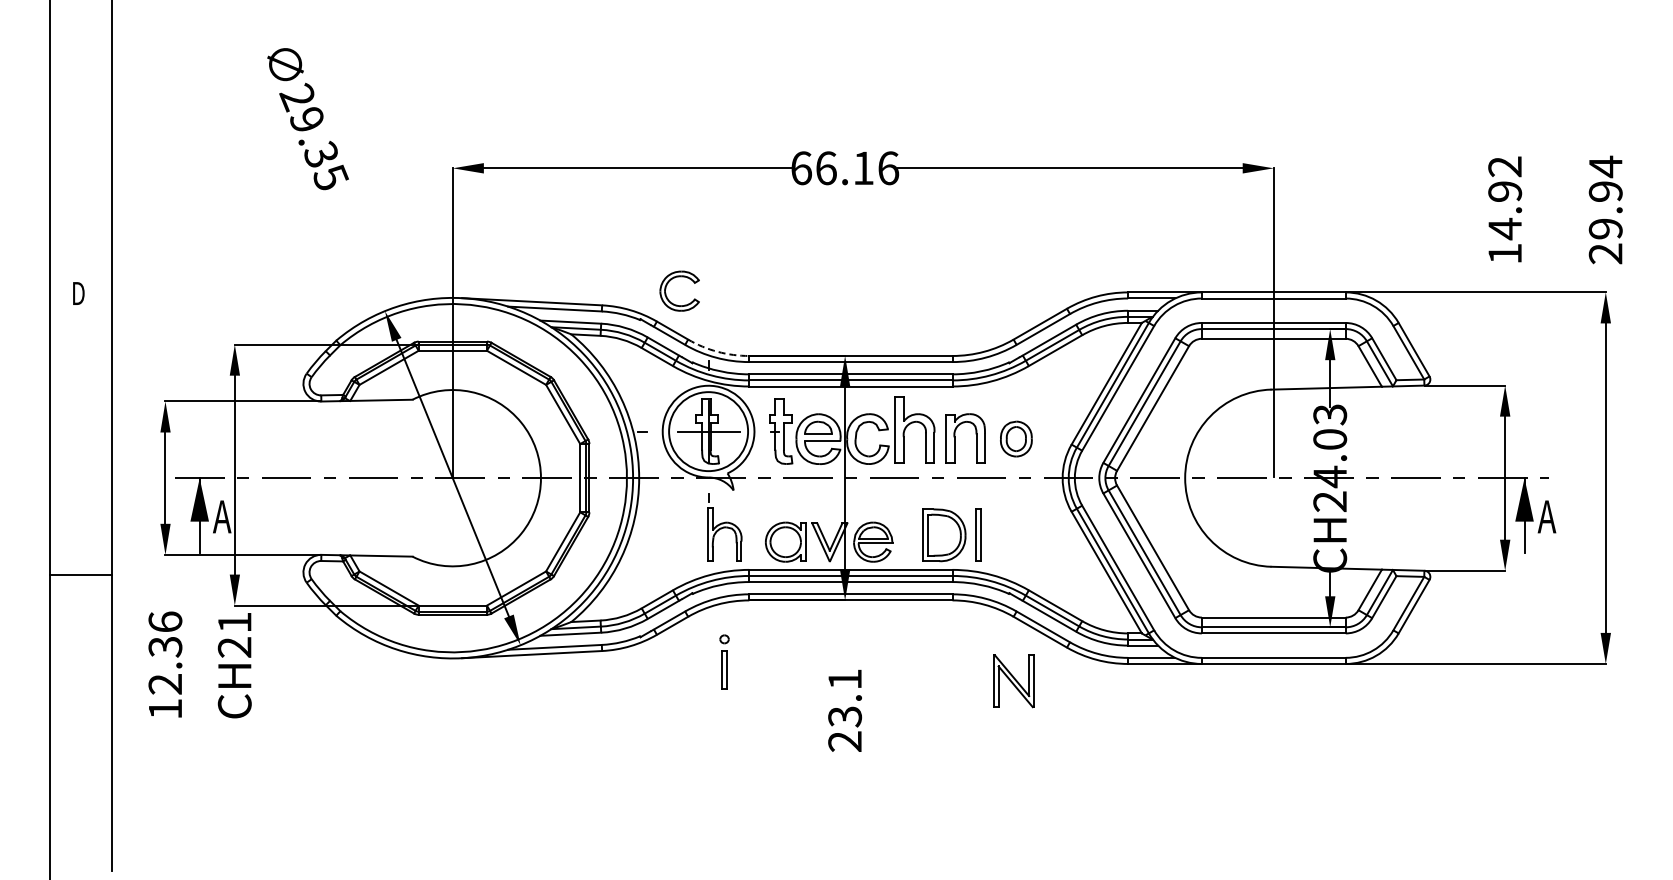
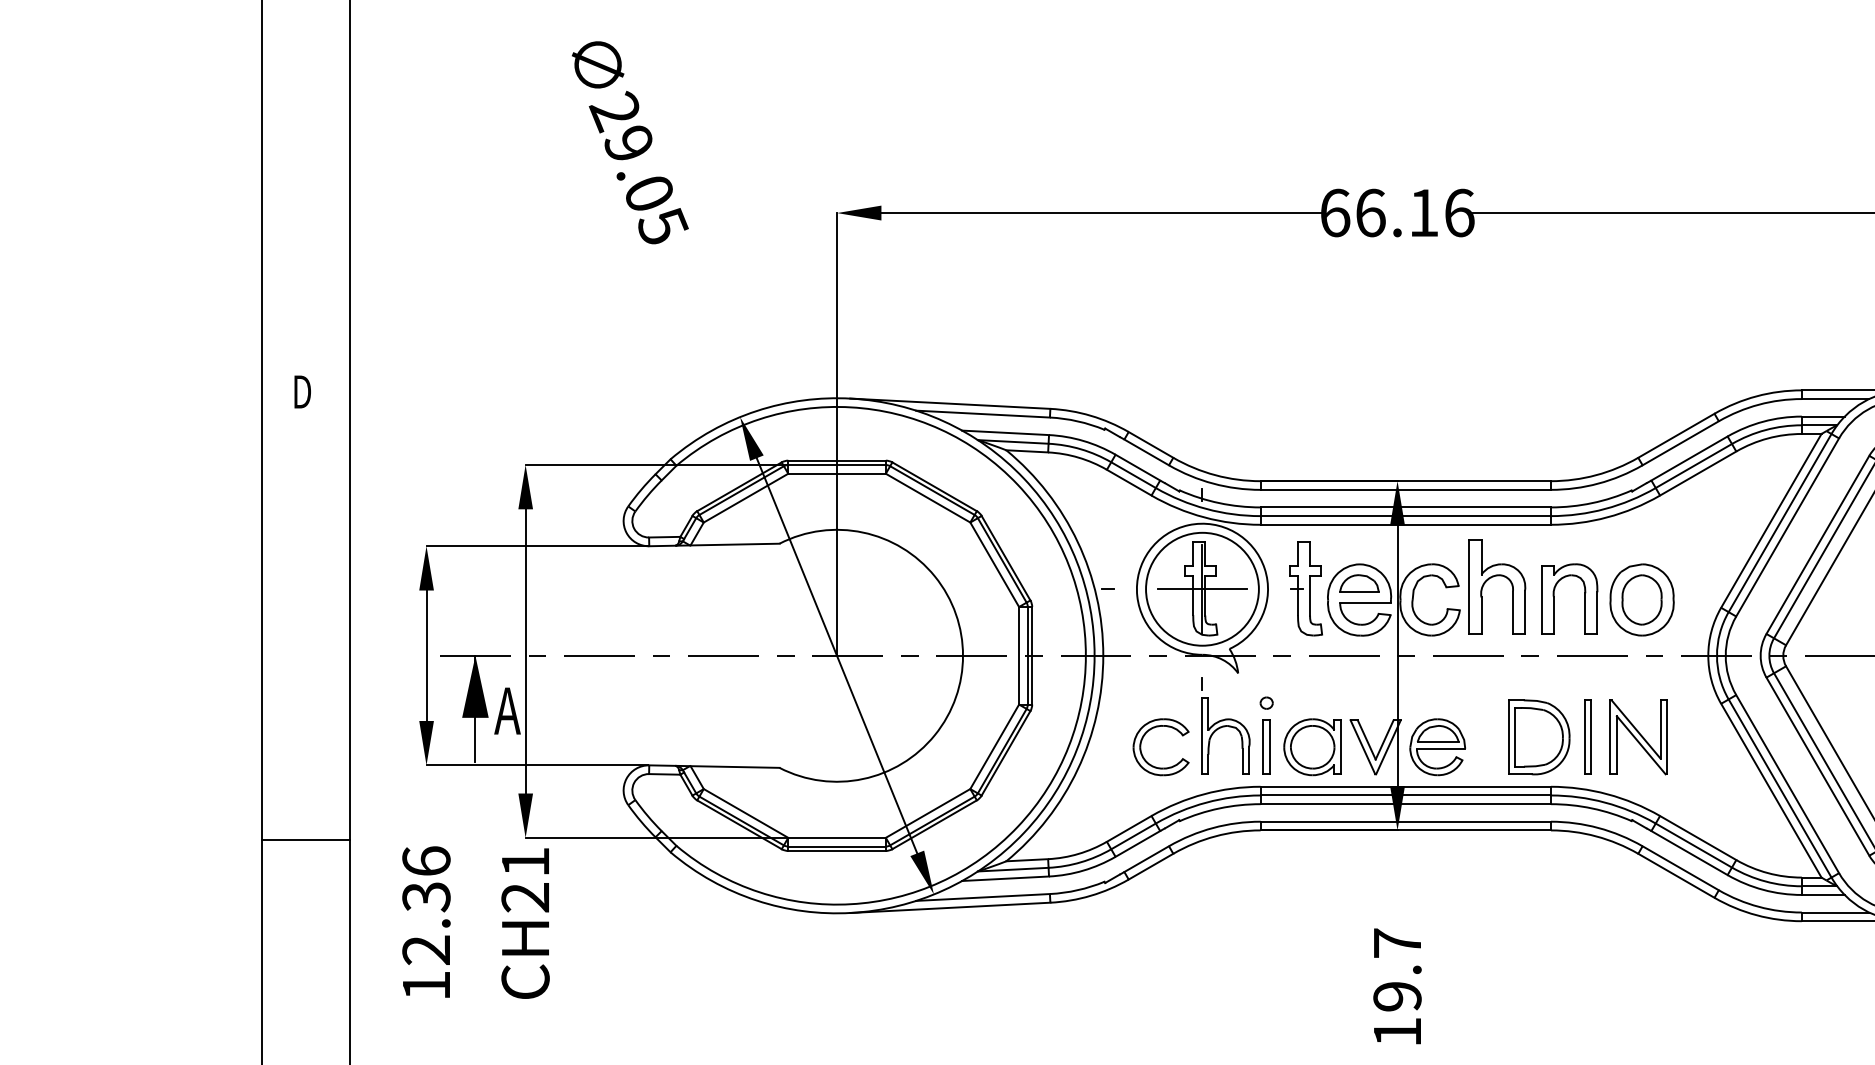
text: (320, 153) -> (648, 191), 29.35 -> 29.05
part: (670, 281) -> (1148, 733), moved
arc: (717, 351) -> (1215, 474), dashed -> solid
part: (1016, 438) -> (1642, 599), size x1.43
line: (81, 575) -> (306, 840), moved
part: (724, 661) -> (1266, 734), moved
part: (1013, 681) -> (1638, 737), moved
text: (844, 710) -> (1396, 987), 23.1 -> 19.7

